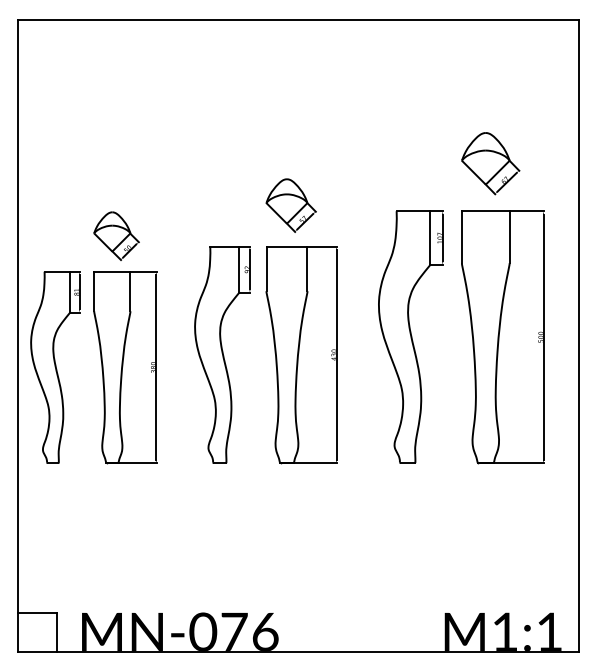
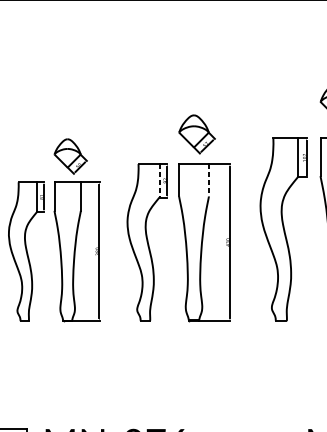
line: (239, 269) -> (159, 180), solid -> dashed
line: (307, 269) -> (208, 180), solid -> dashed

